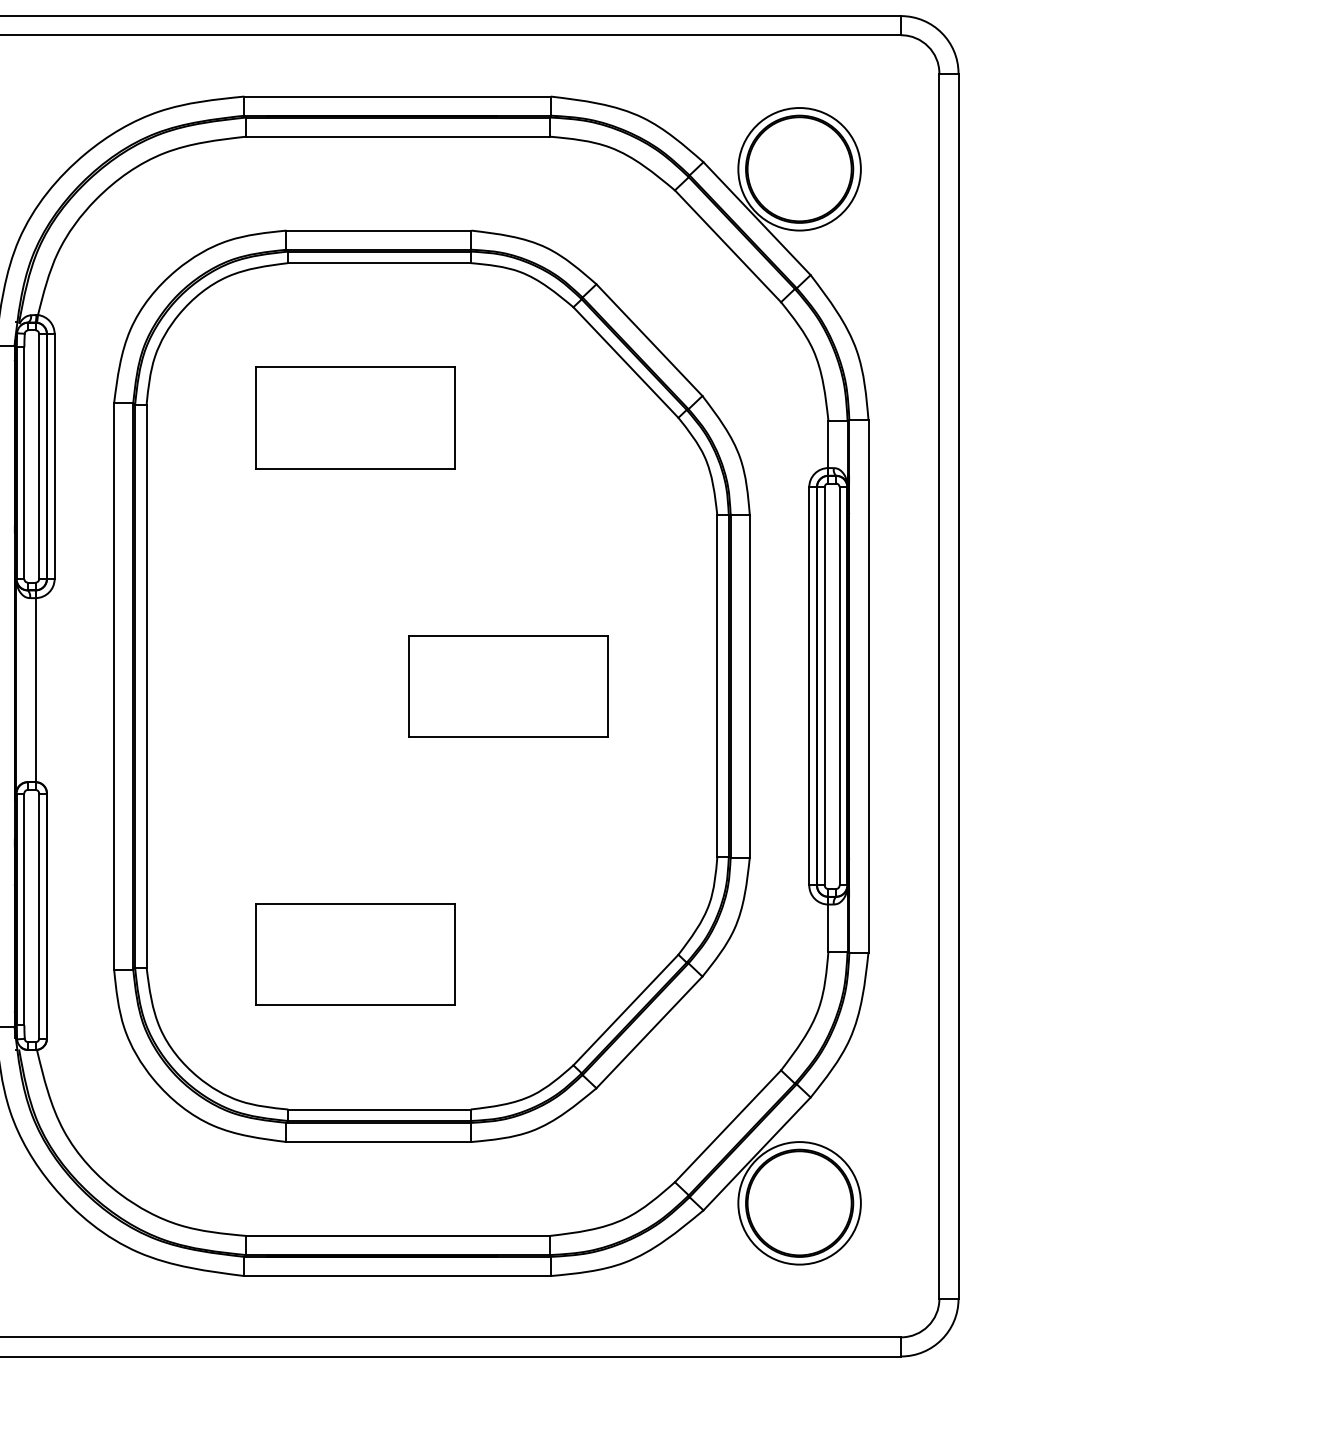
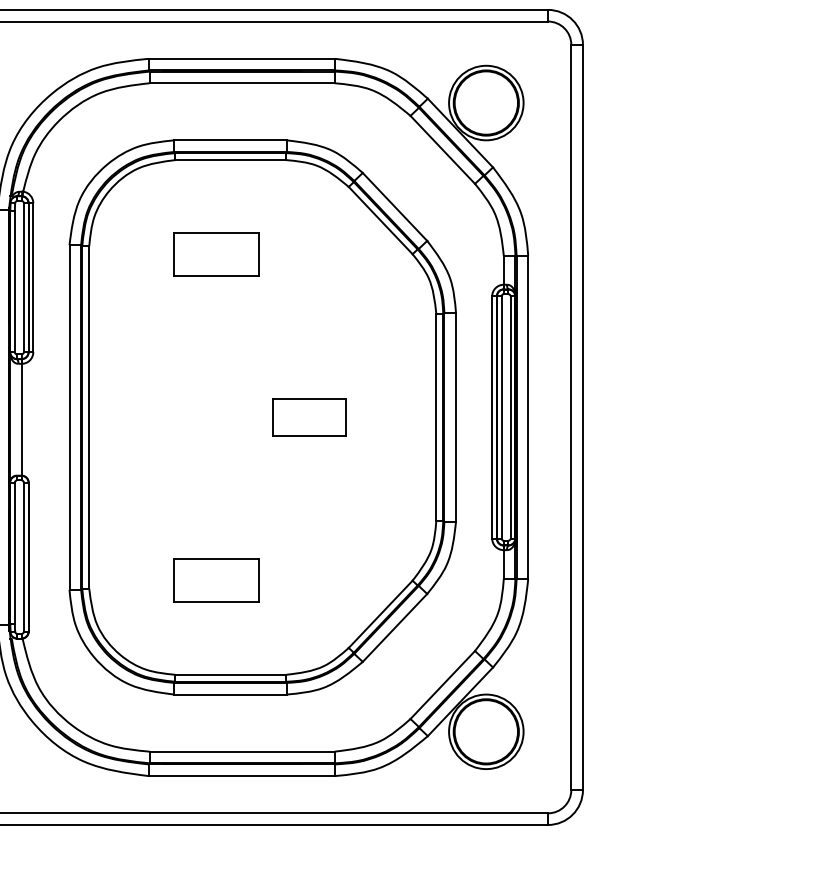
part: (355, 418) -> (216, 254), size x0.7
part: (508, 686) -> (309, 417), size x0.6
part: (355, 954) -> (216, 580), size x0.7

